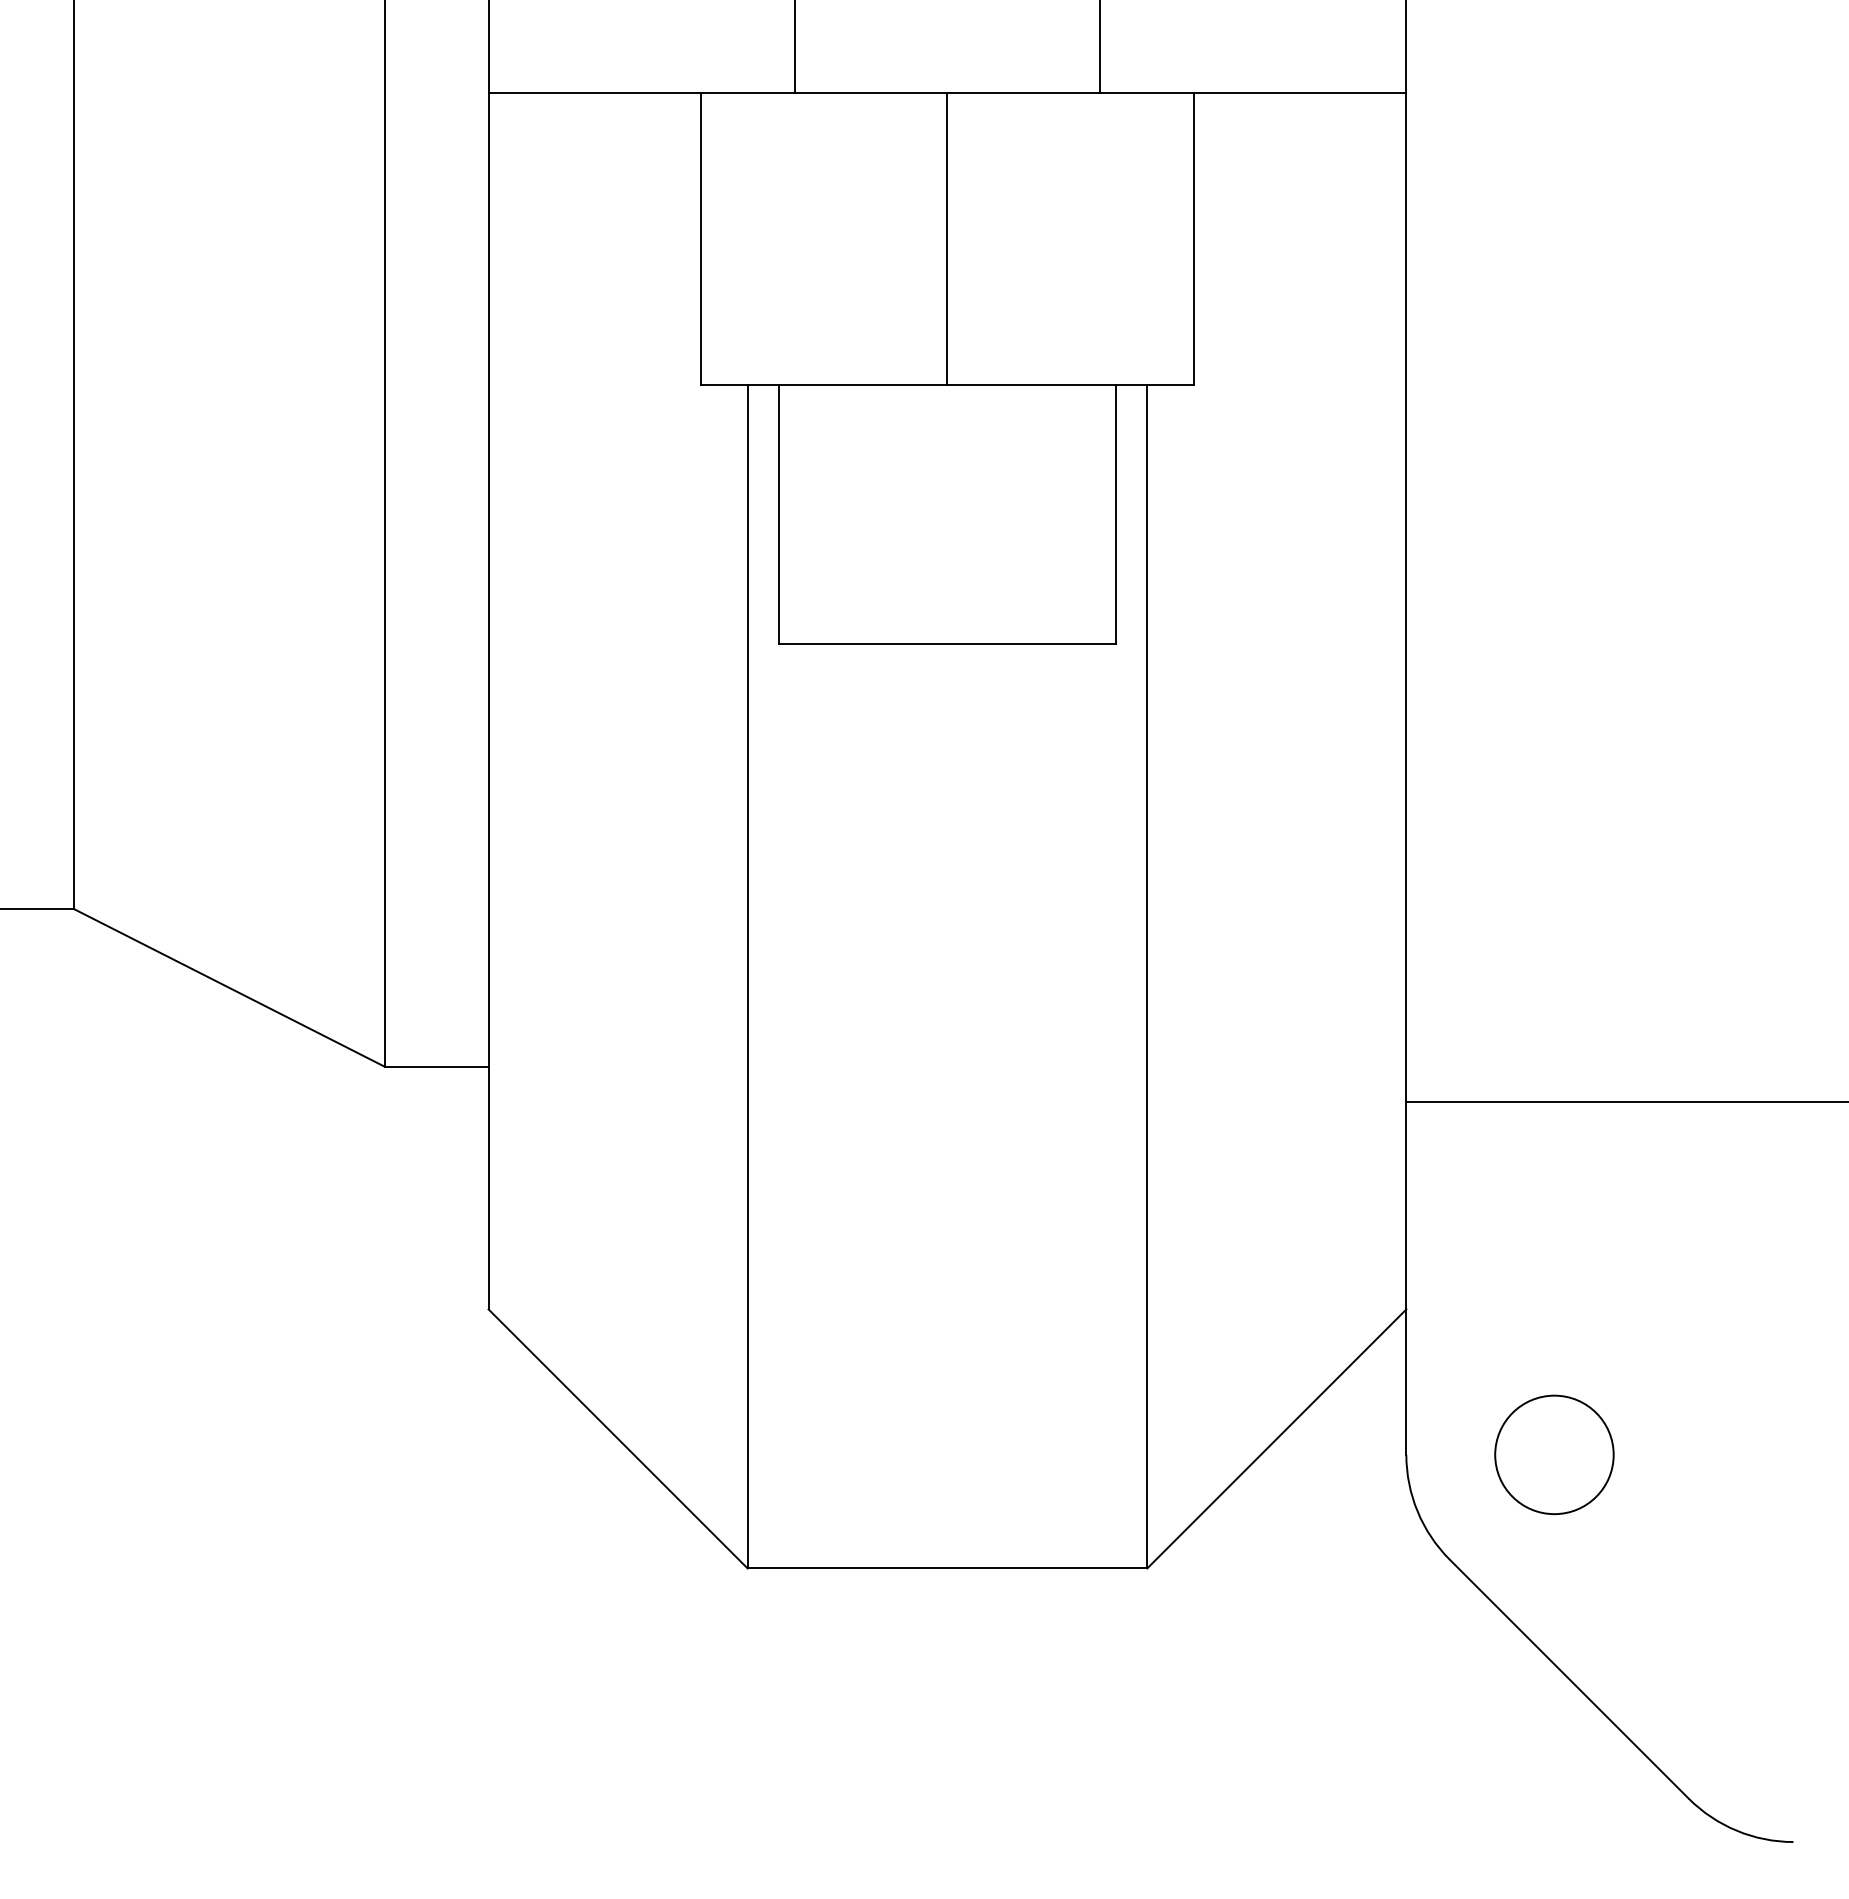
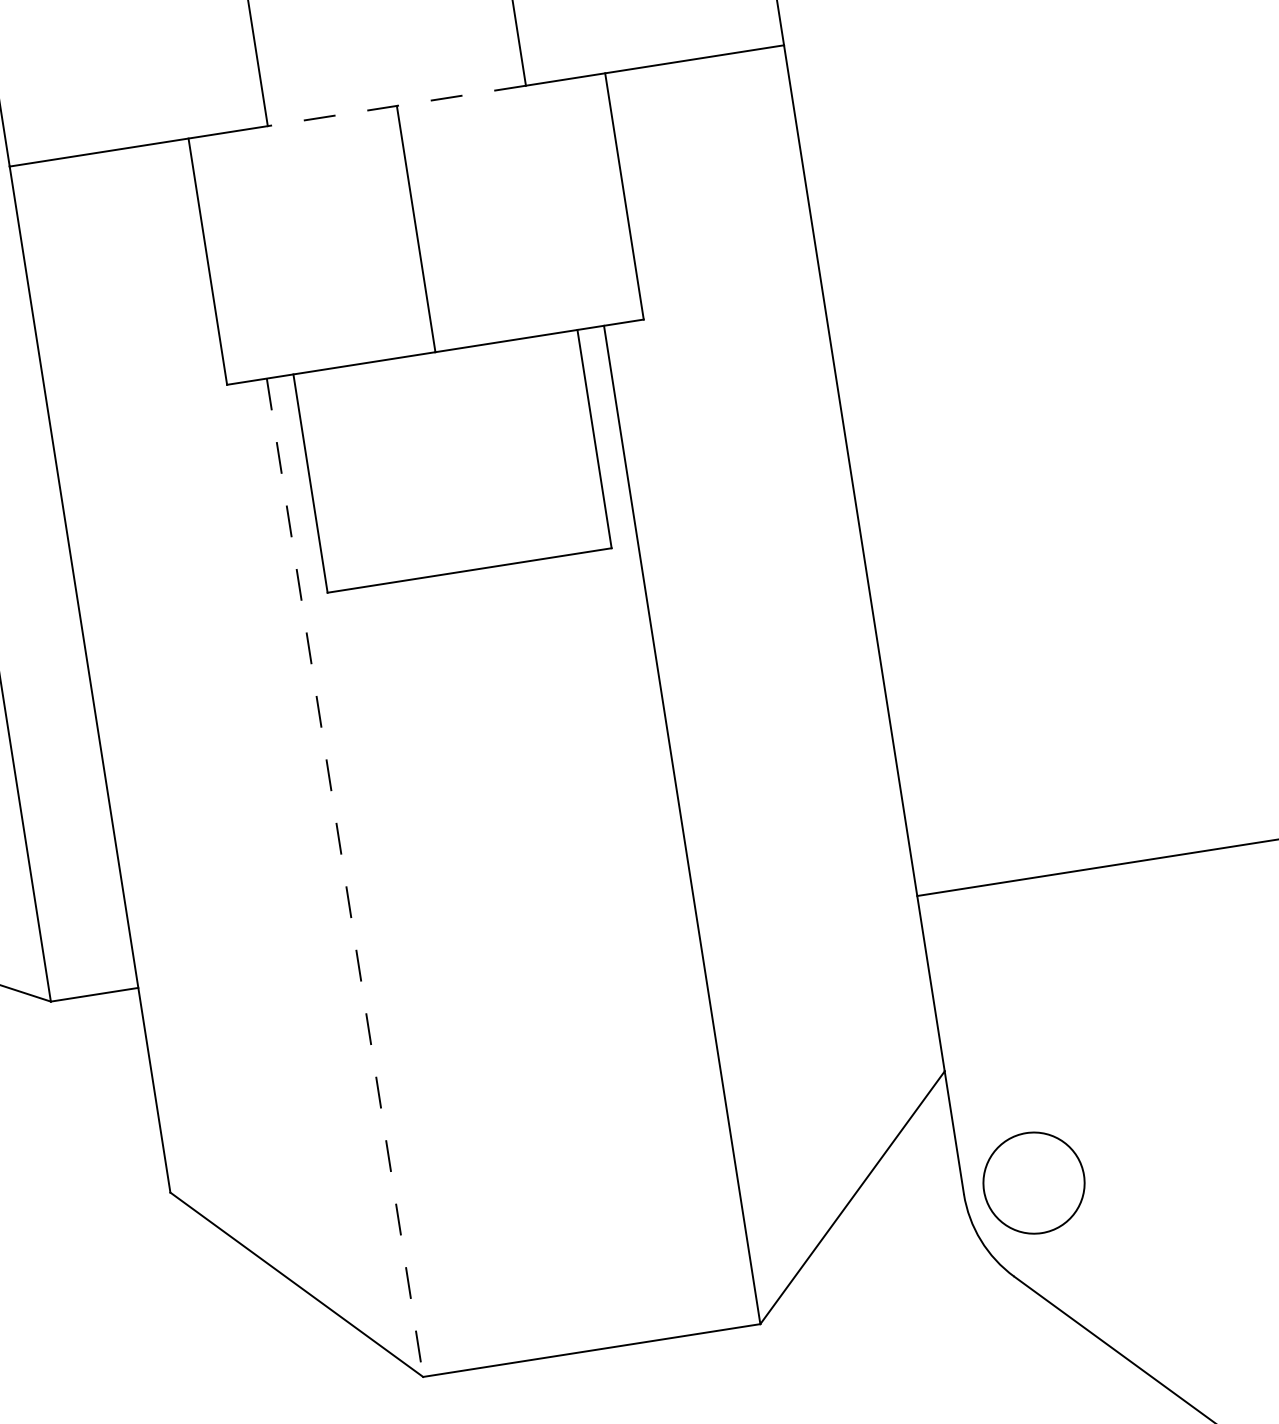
line: (947, 93) -> (396, 106), solid -> dashed
line: (747, 976) -> (344, 877), solid -> dashed
circle: (1554, 1454) -> (1034, 1182), moved

